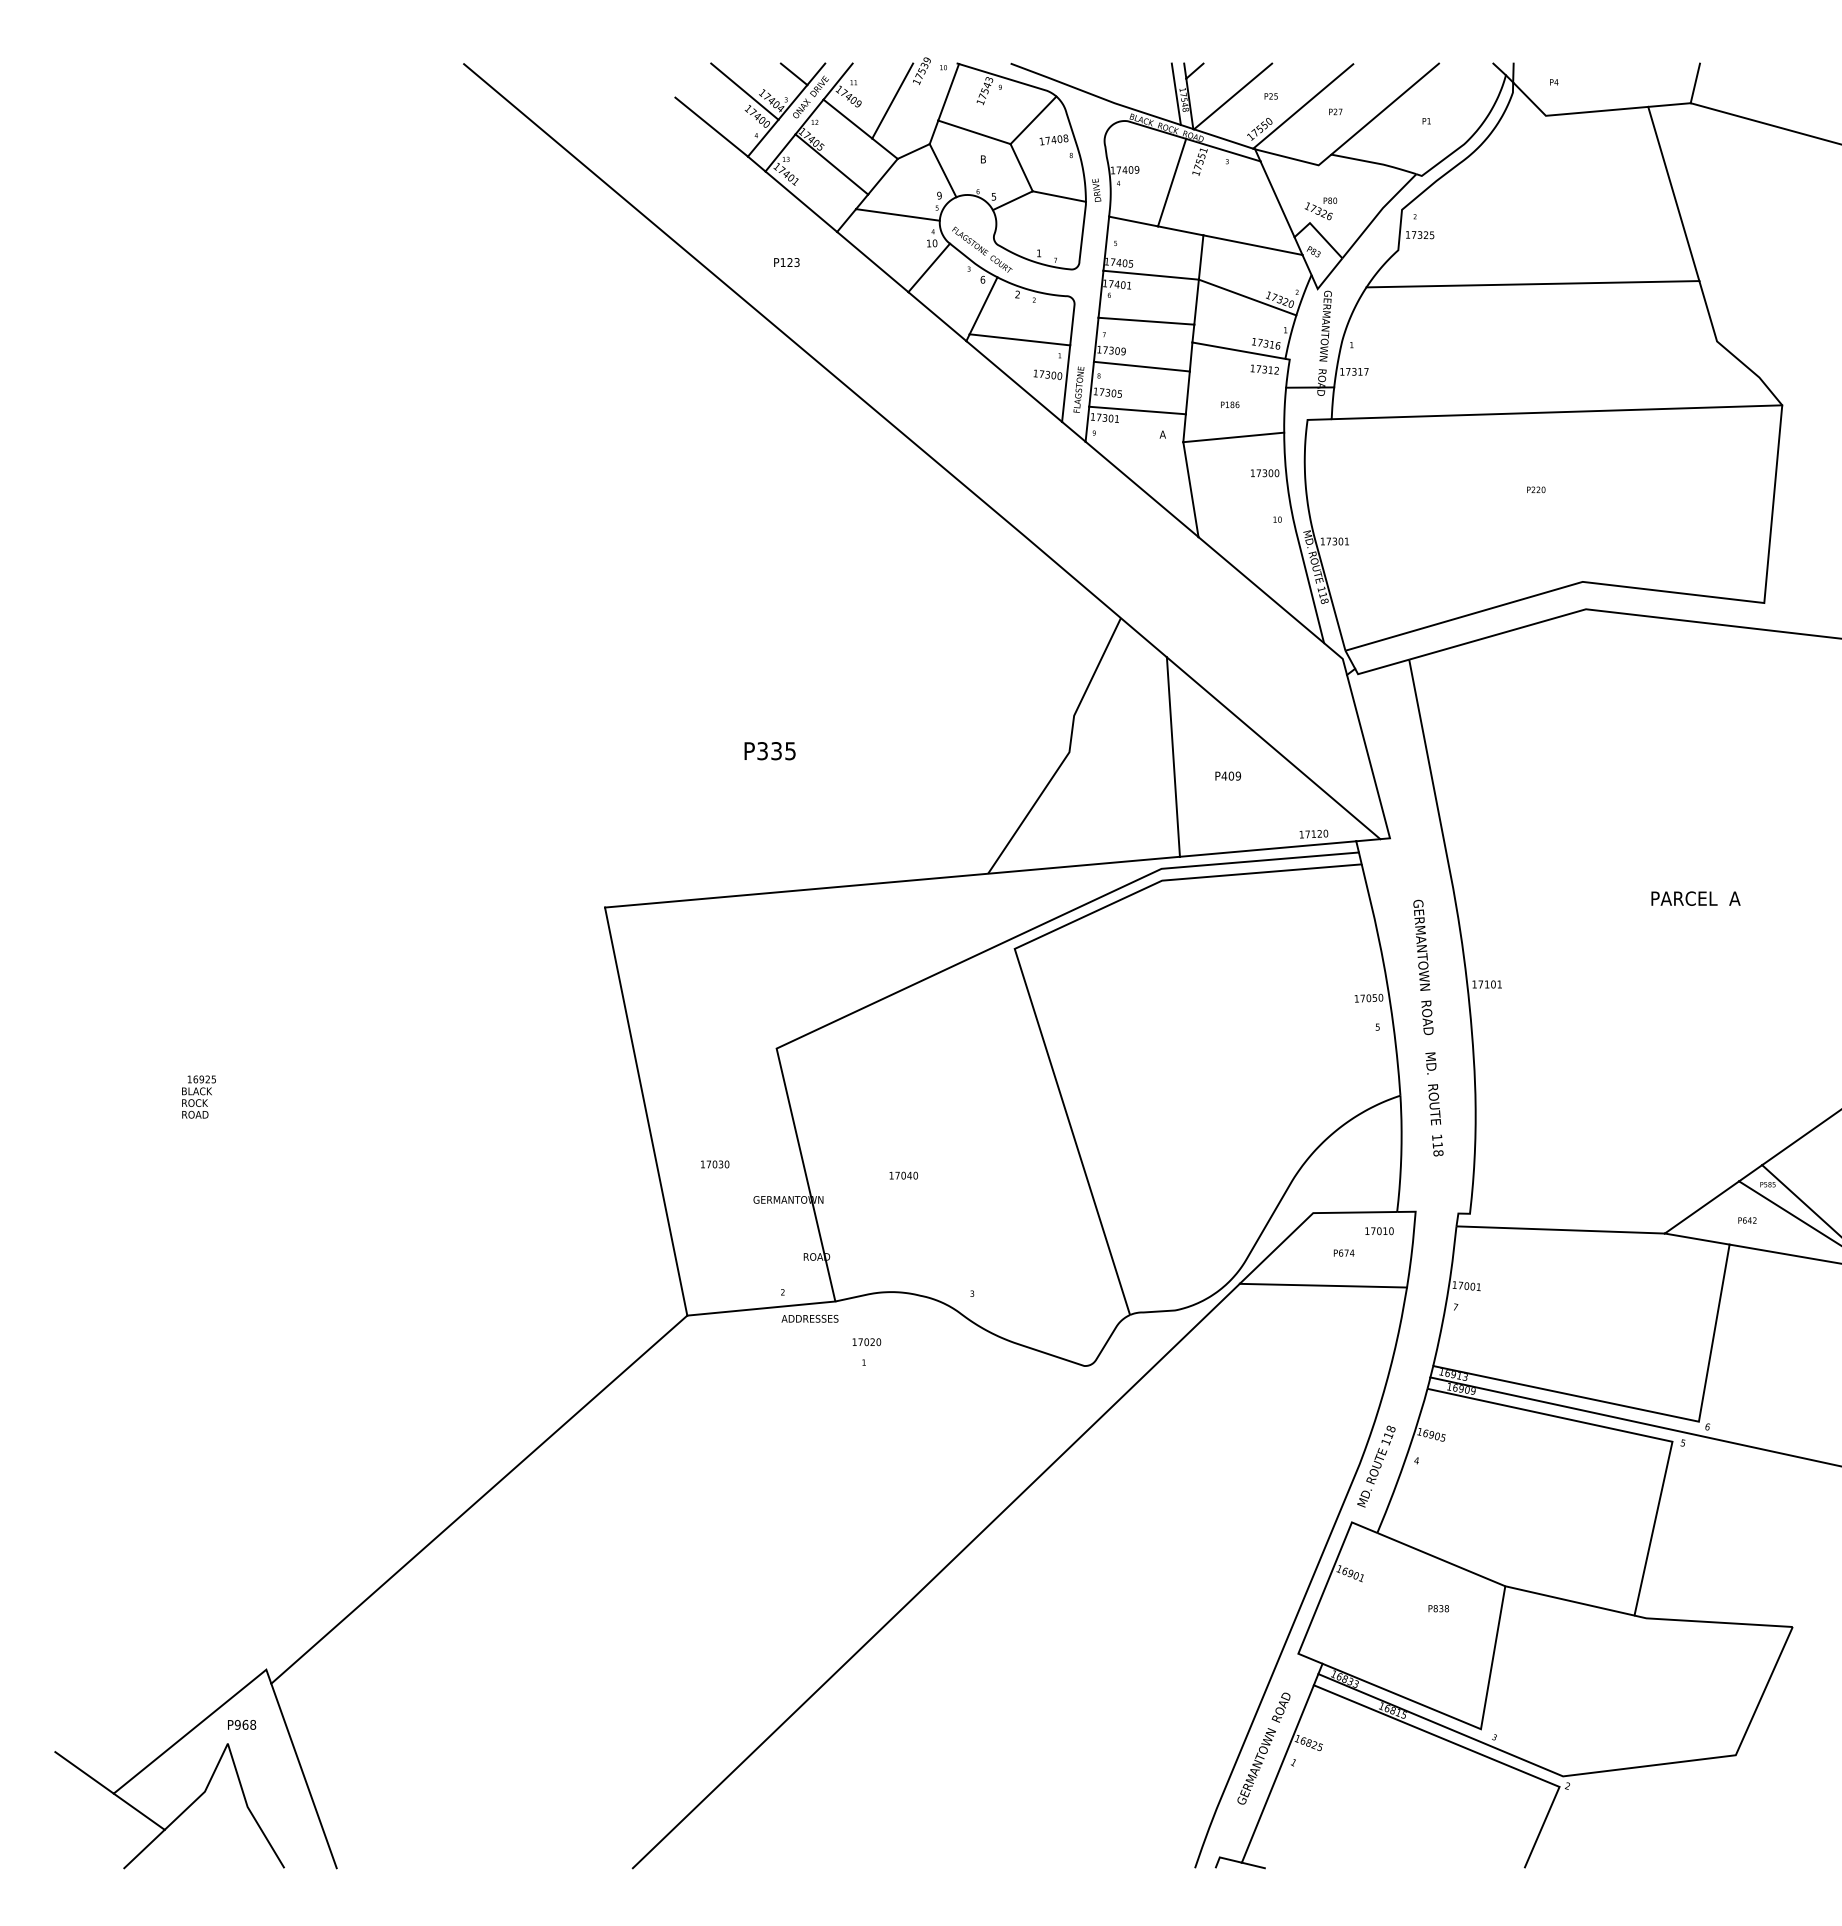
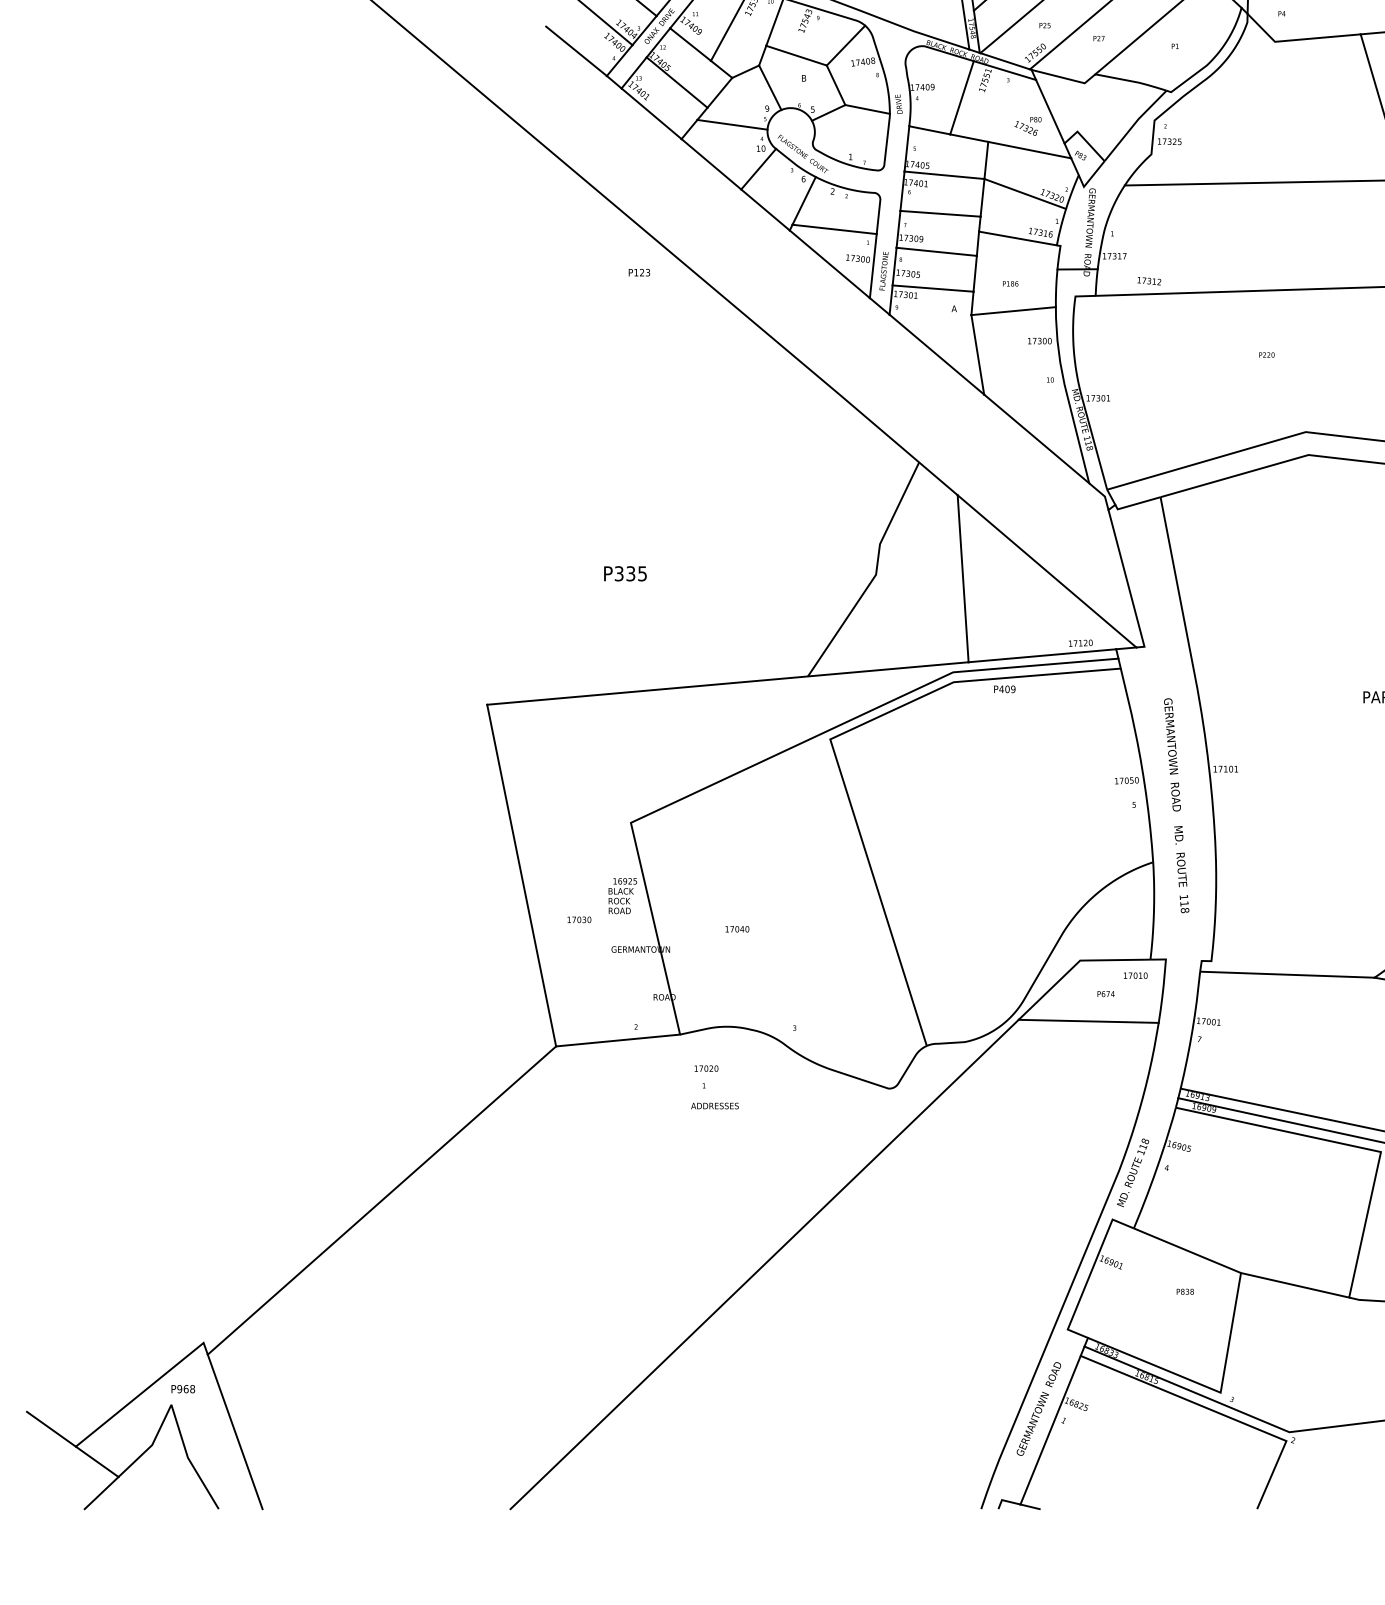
text: (1320, 208) -> (1027, 126), moved
text: (786, 262) -> (639, 272), moved
text: (1264, 369) -> (1149, 281), moved
text: (1228, 775) -> (1005, 688), moved
text: (198, 1096) -> (622, 895), moved
text: (809, 1318) -> (714, 1105), moved

